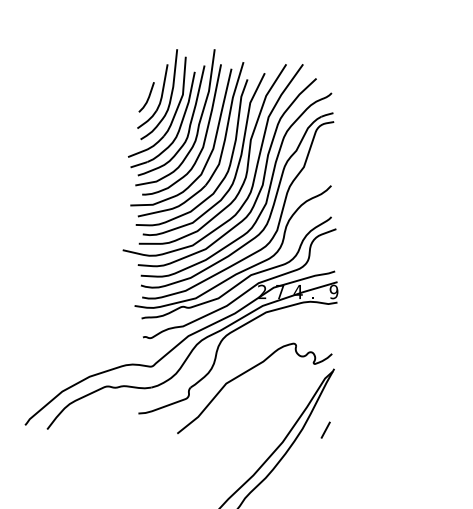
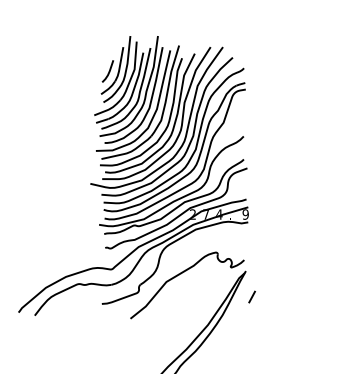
line: (325, 429) -> (251, 296), moved

